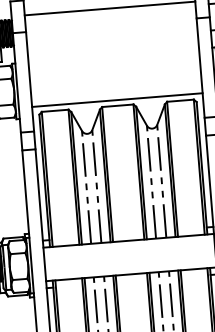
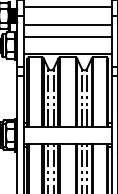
line: (112, 41) -> (67, 24), added
line: (114, 67) -> (67, 37), added

